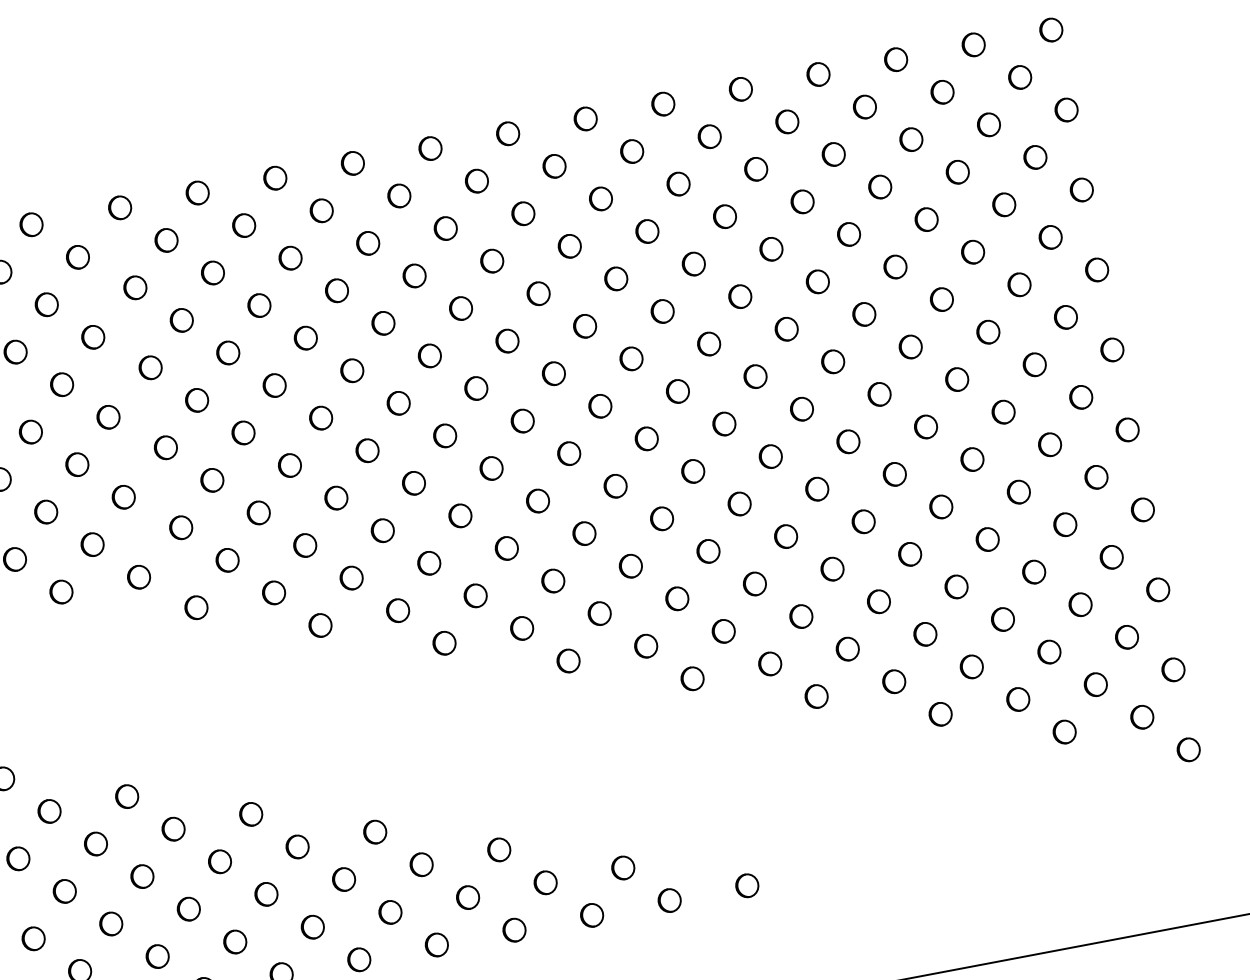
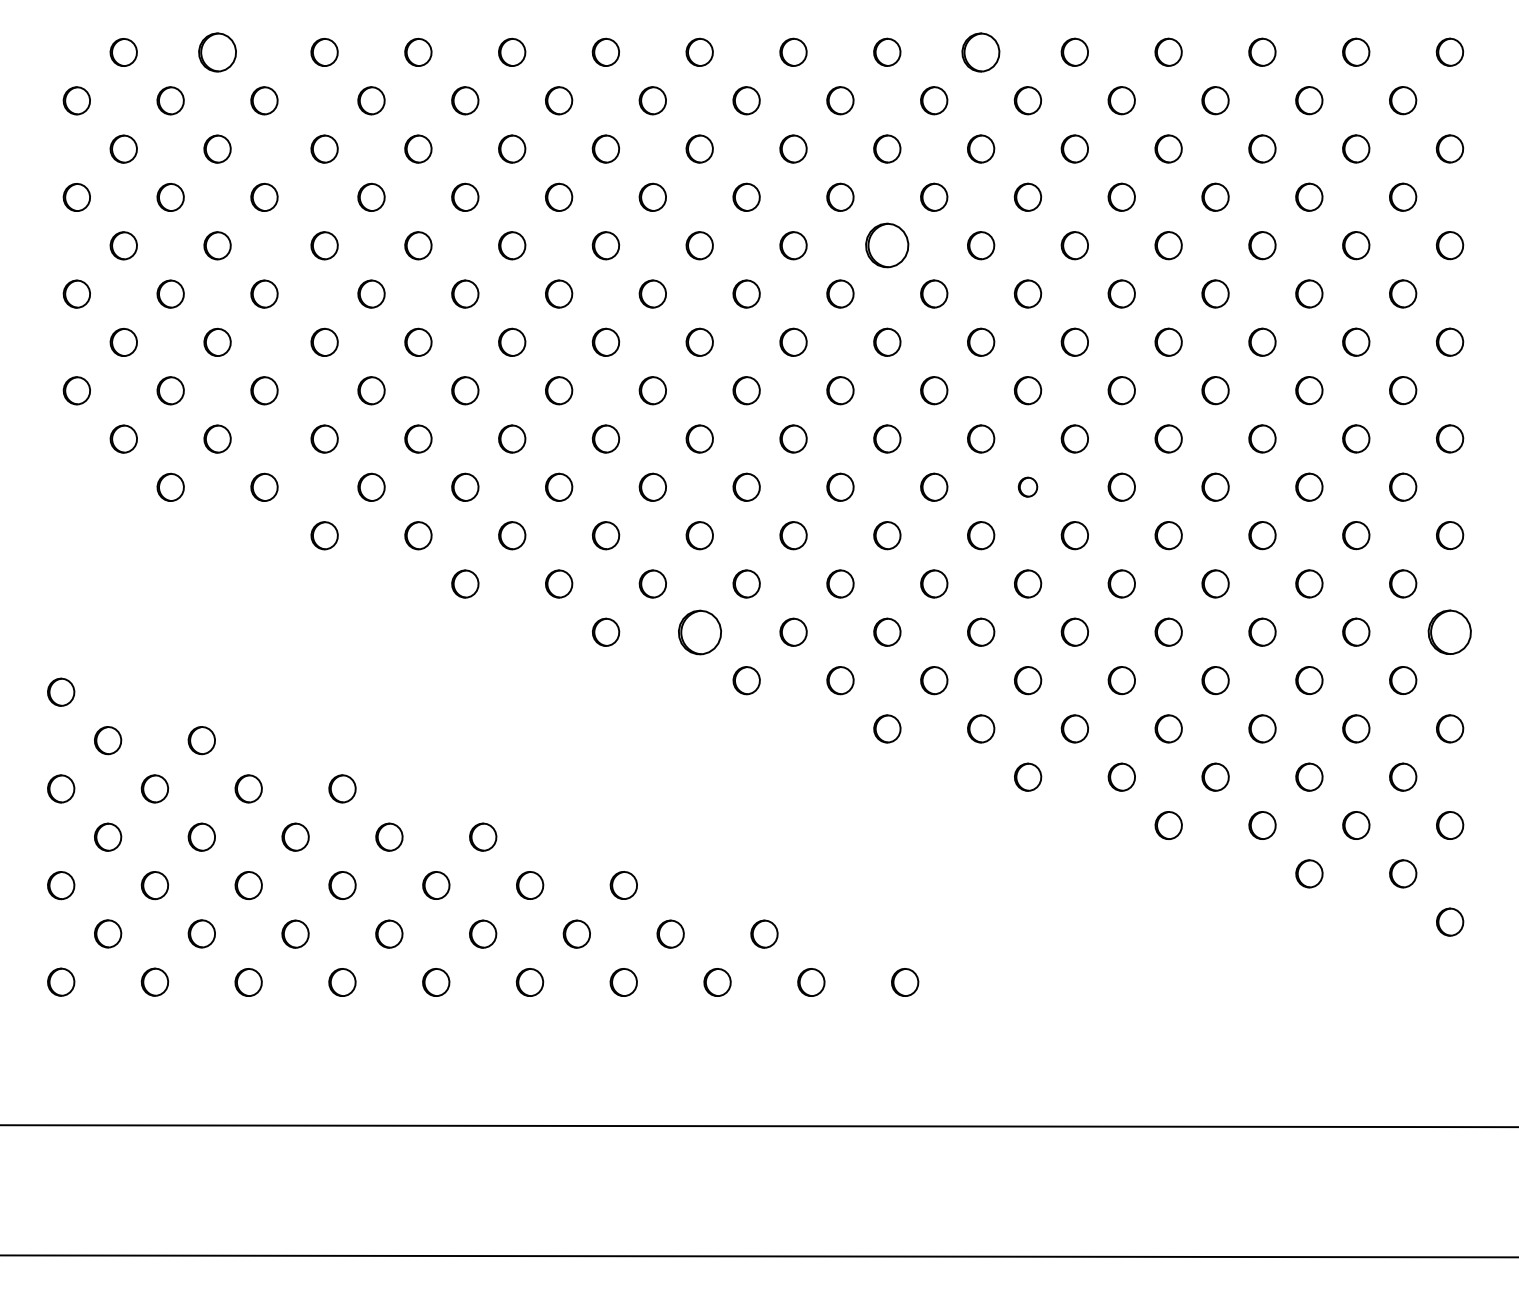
part: (663, 103) -> (981, 51), size x1.4
part: (31, 224) -> (217, 52), size x1.4
part: (616, 278) -> (887, 245), size x1.6
part: (770, 456) -> (1027, 486), size x0.7
part: (1143, 509) -> (1450, 631), size x1.6
part: (521, 627) -> (699, 631), size x1.6

